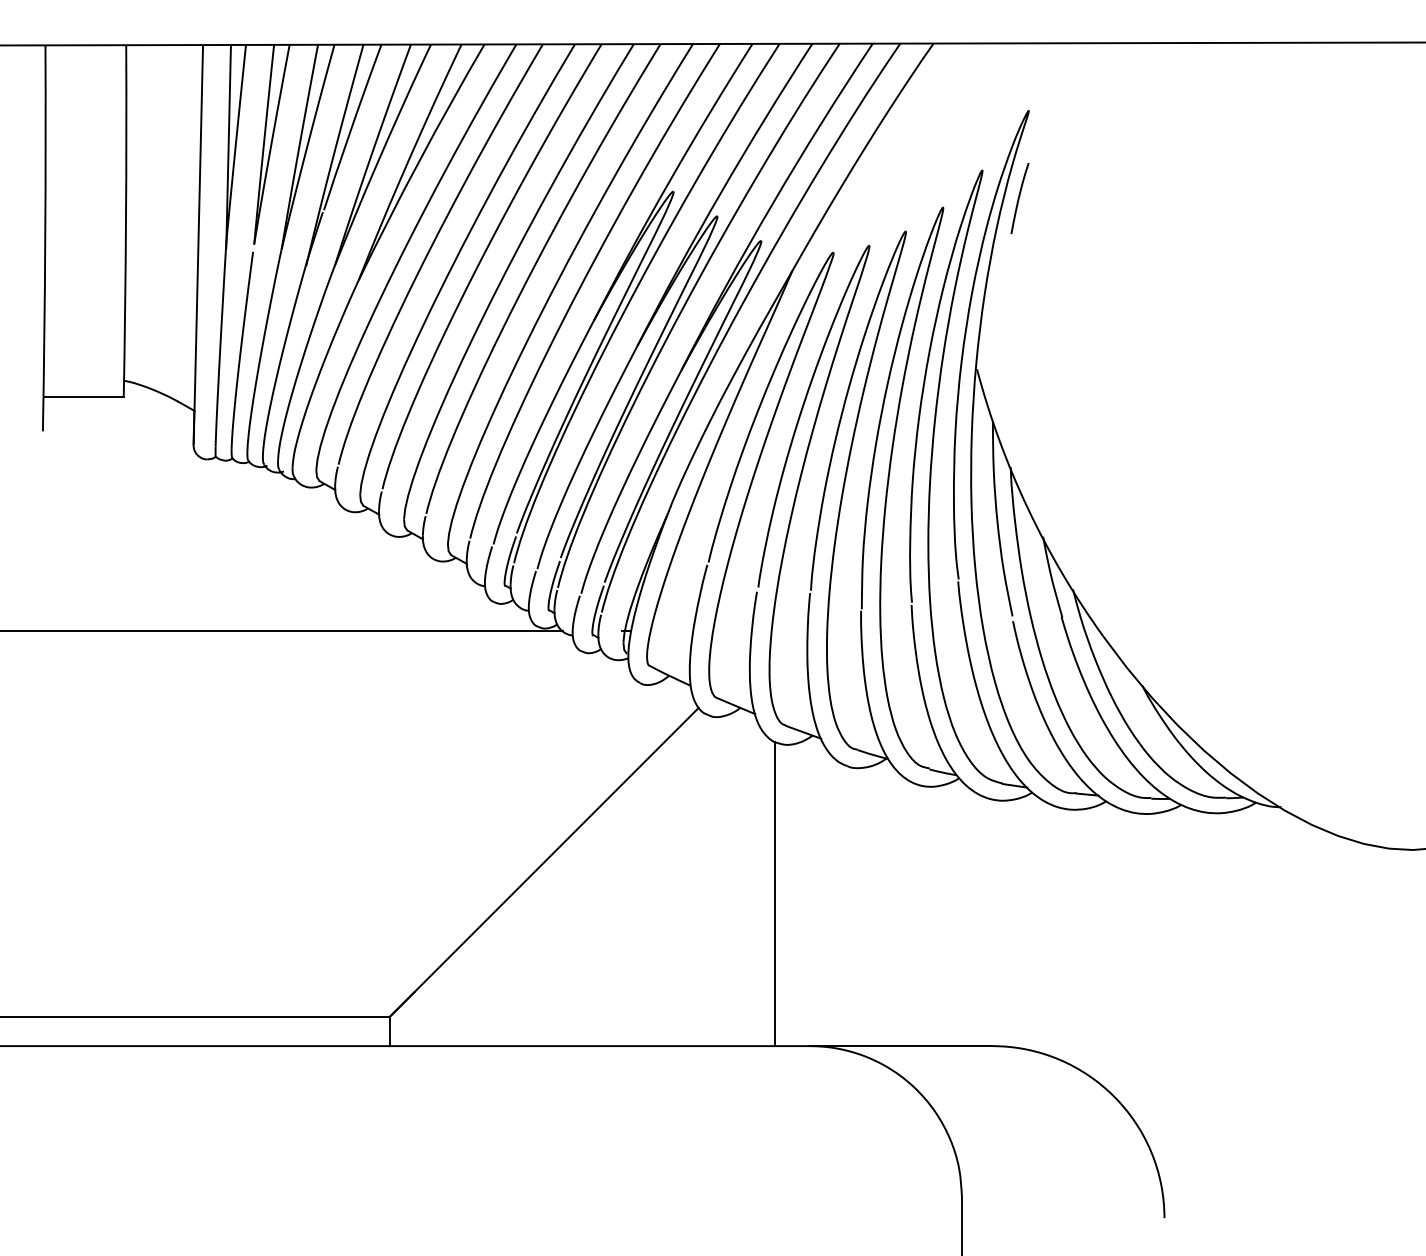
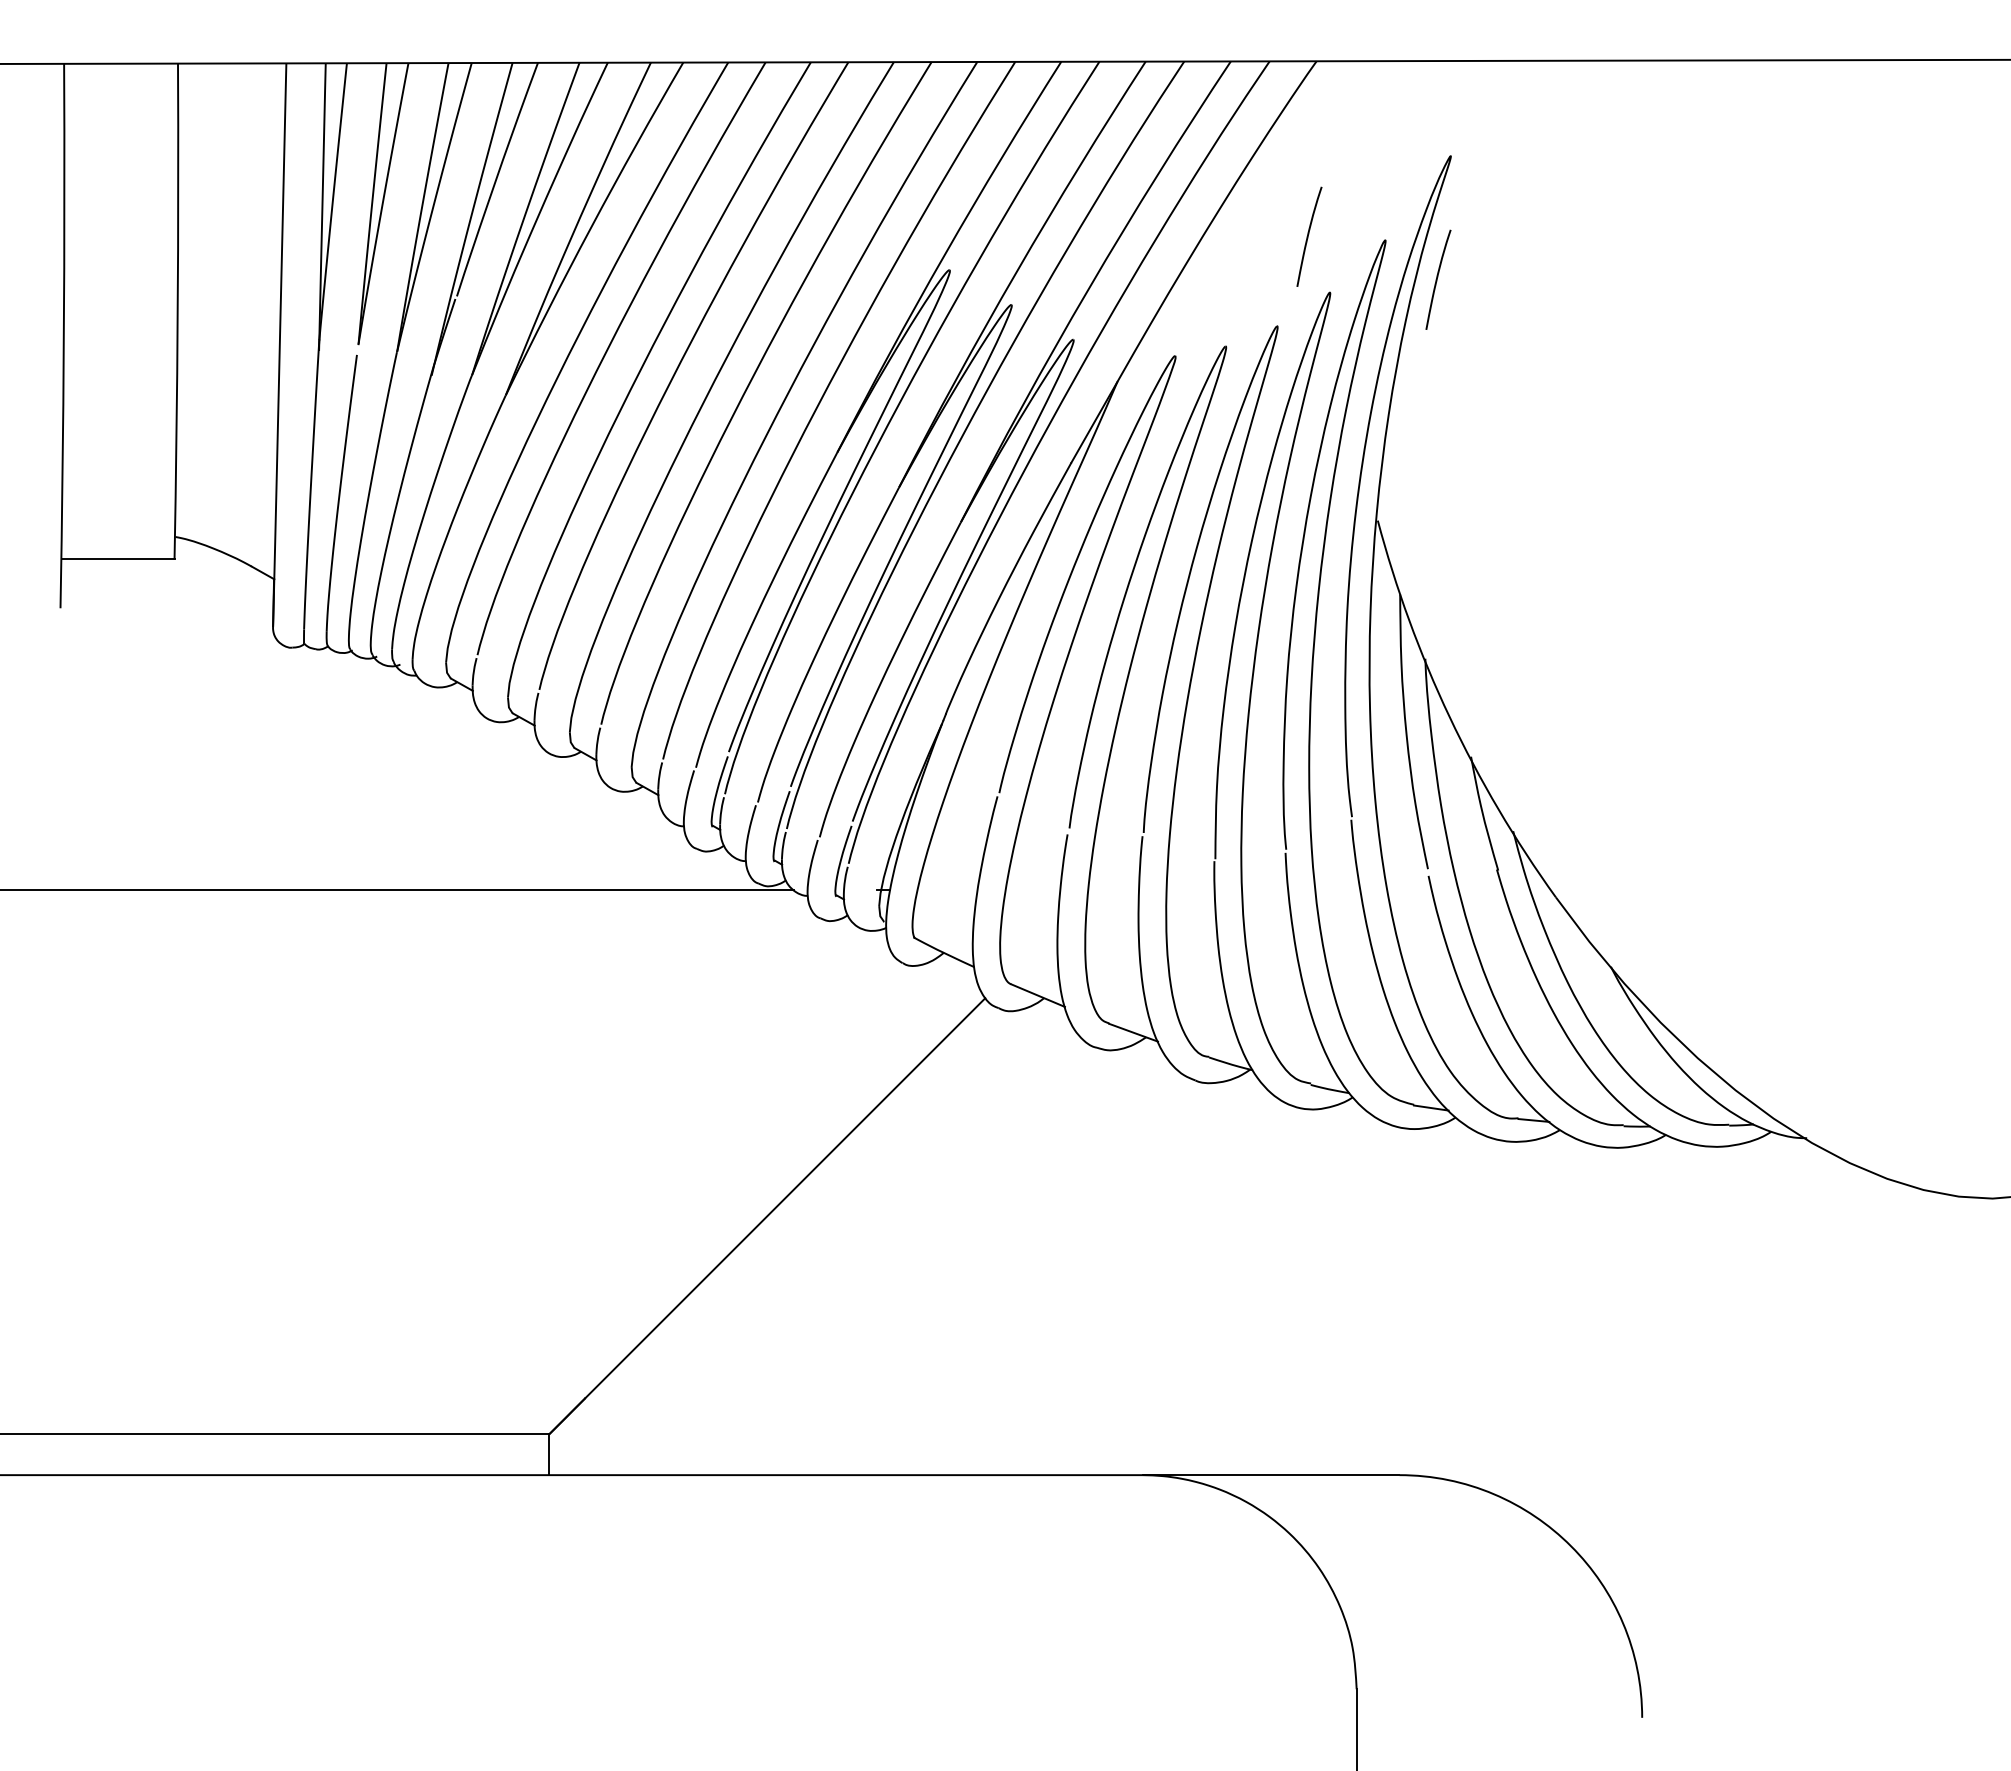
curve: (927, 167) -> (1308, 236), added
line: (775, 893) -> (1093, 1260), removed

